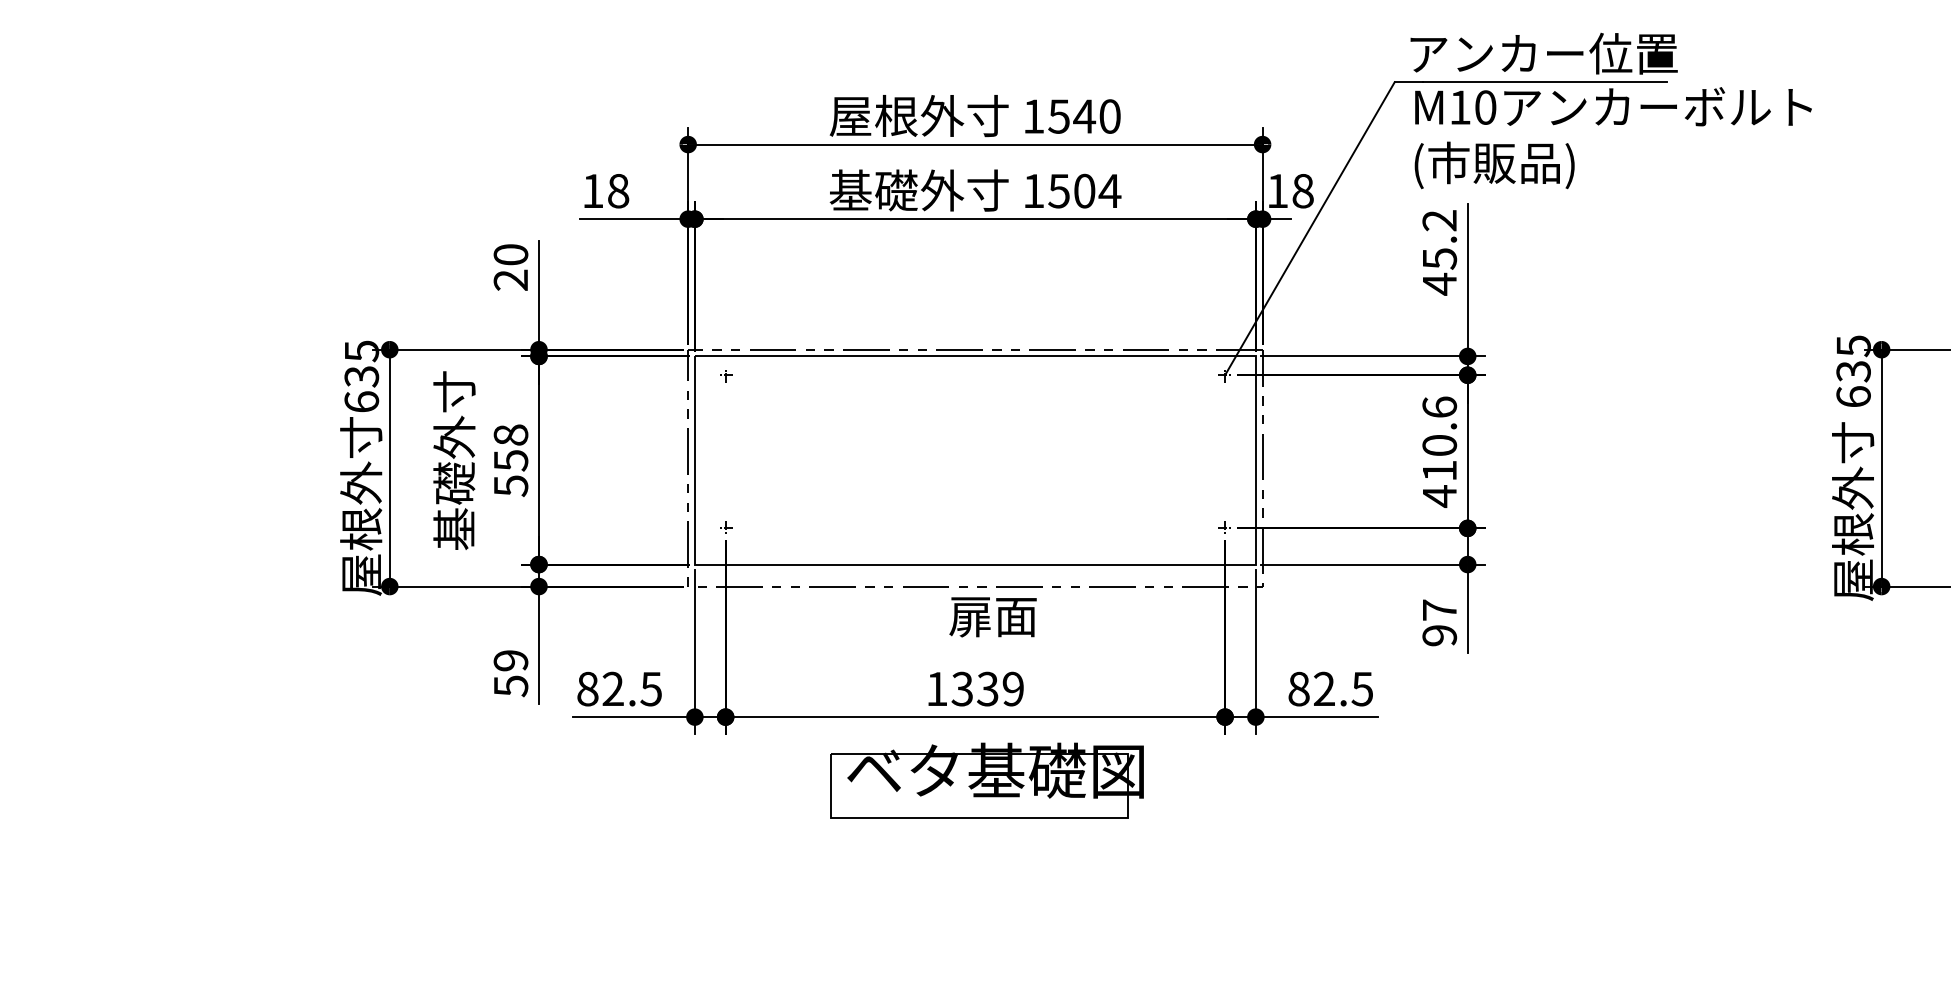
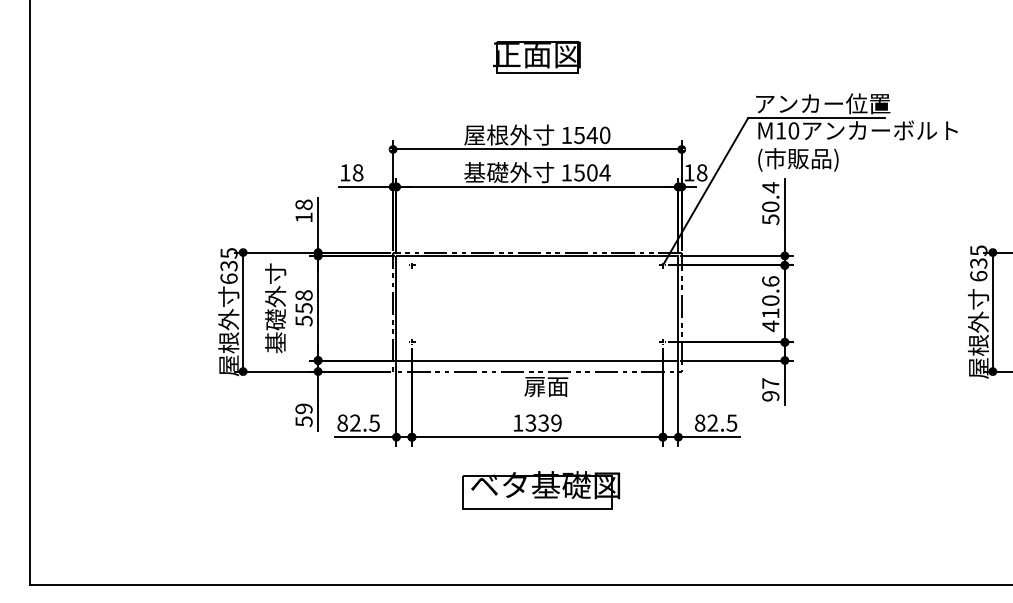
text: (1439, 252) -> (770, 203), 45.2 -> 50.4
text: (509, 266) -> (303, 210), 20 -> 18
part: (987, 781) -> (541, 490), moved

